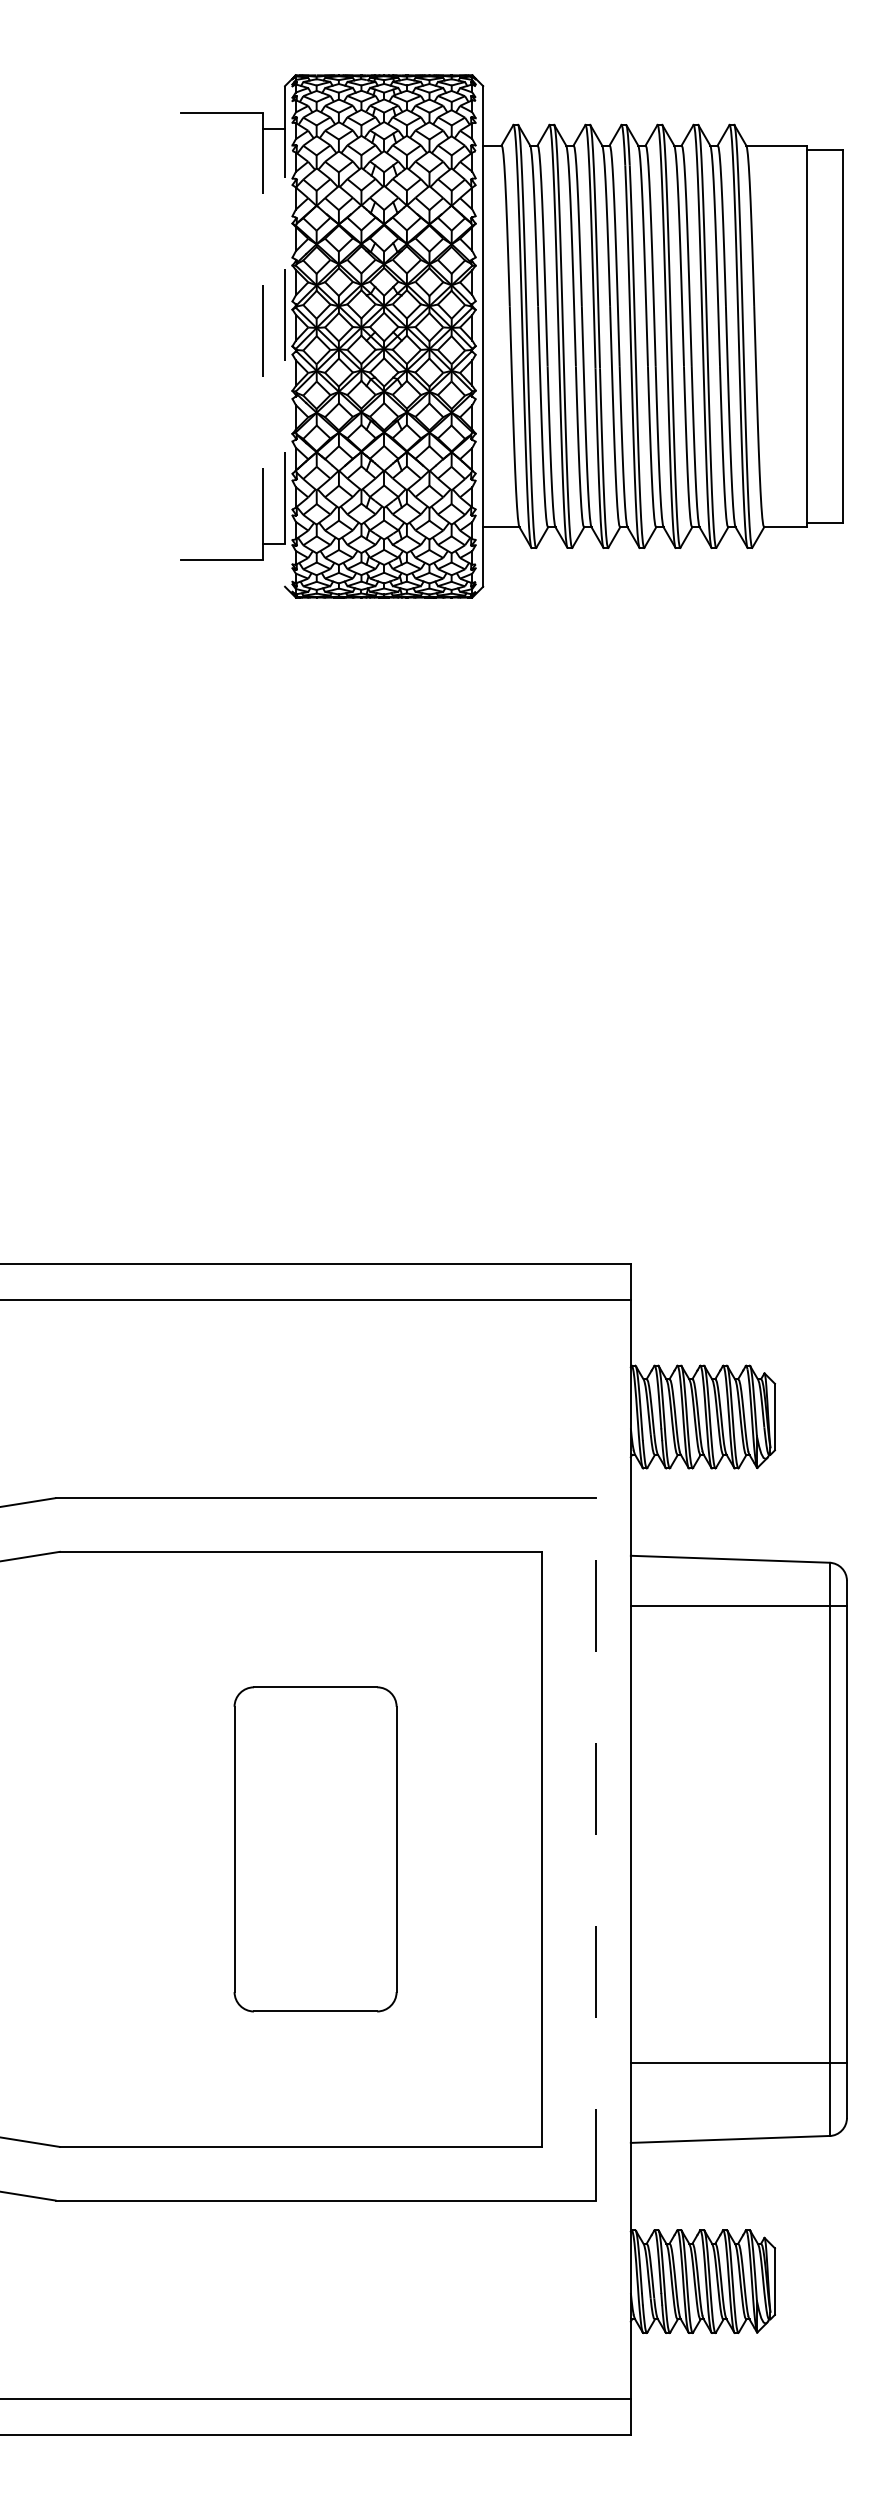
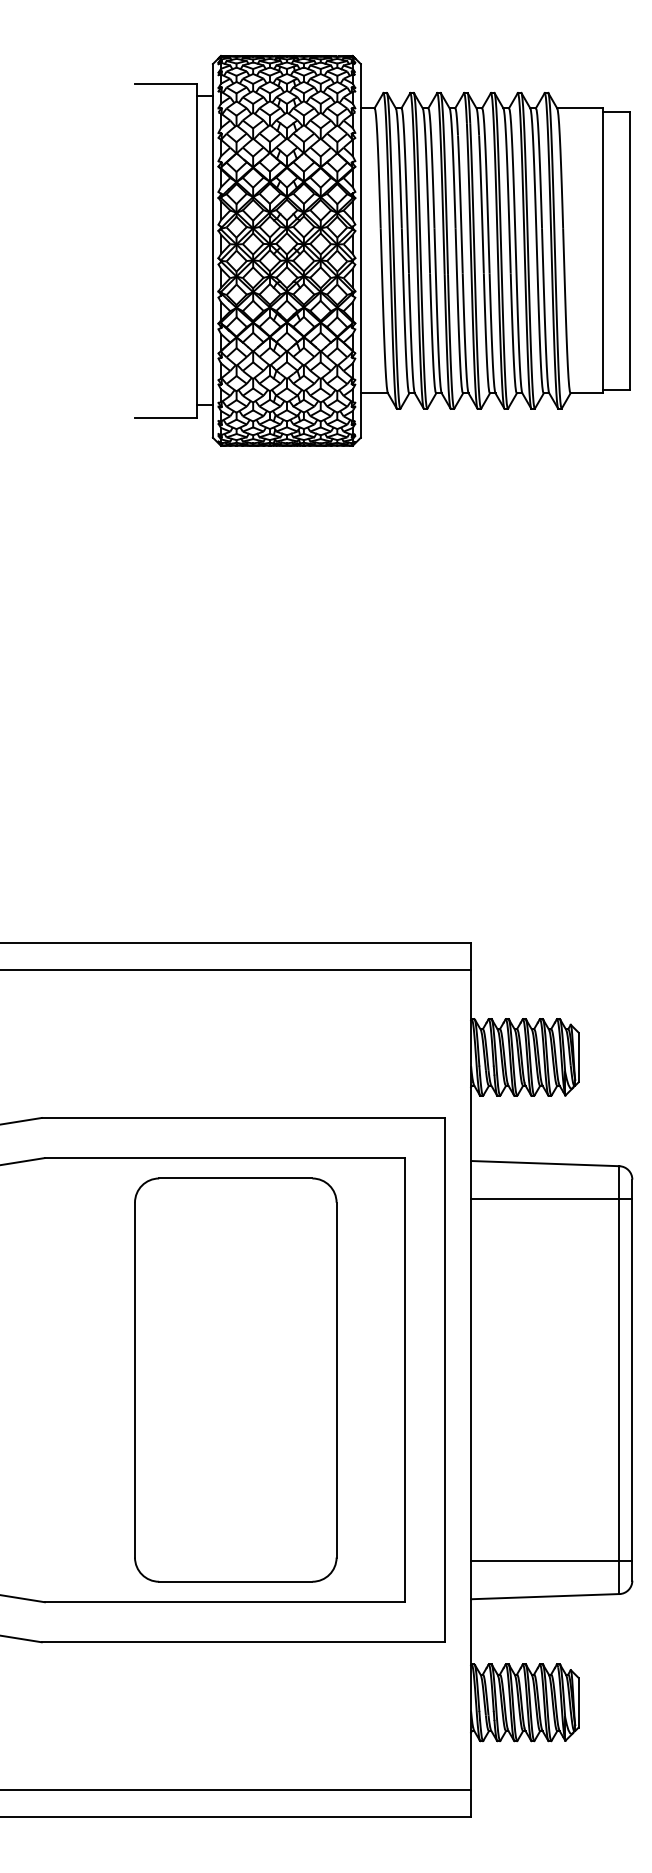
line: (263, 335) -> (196, 250), dashed -> solid
line: (285, 336) -> (213, 250), dashed -> solid
line: (595, 1848) -> (444, 1379), dashed -> solid
part: (315, 1849) -> (235, 1380), size x1.67
line: (738, 2063) -> (551, 1561), moved

